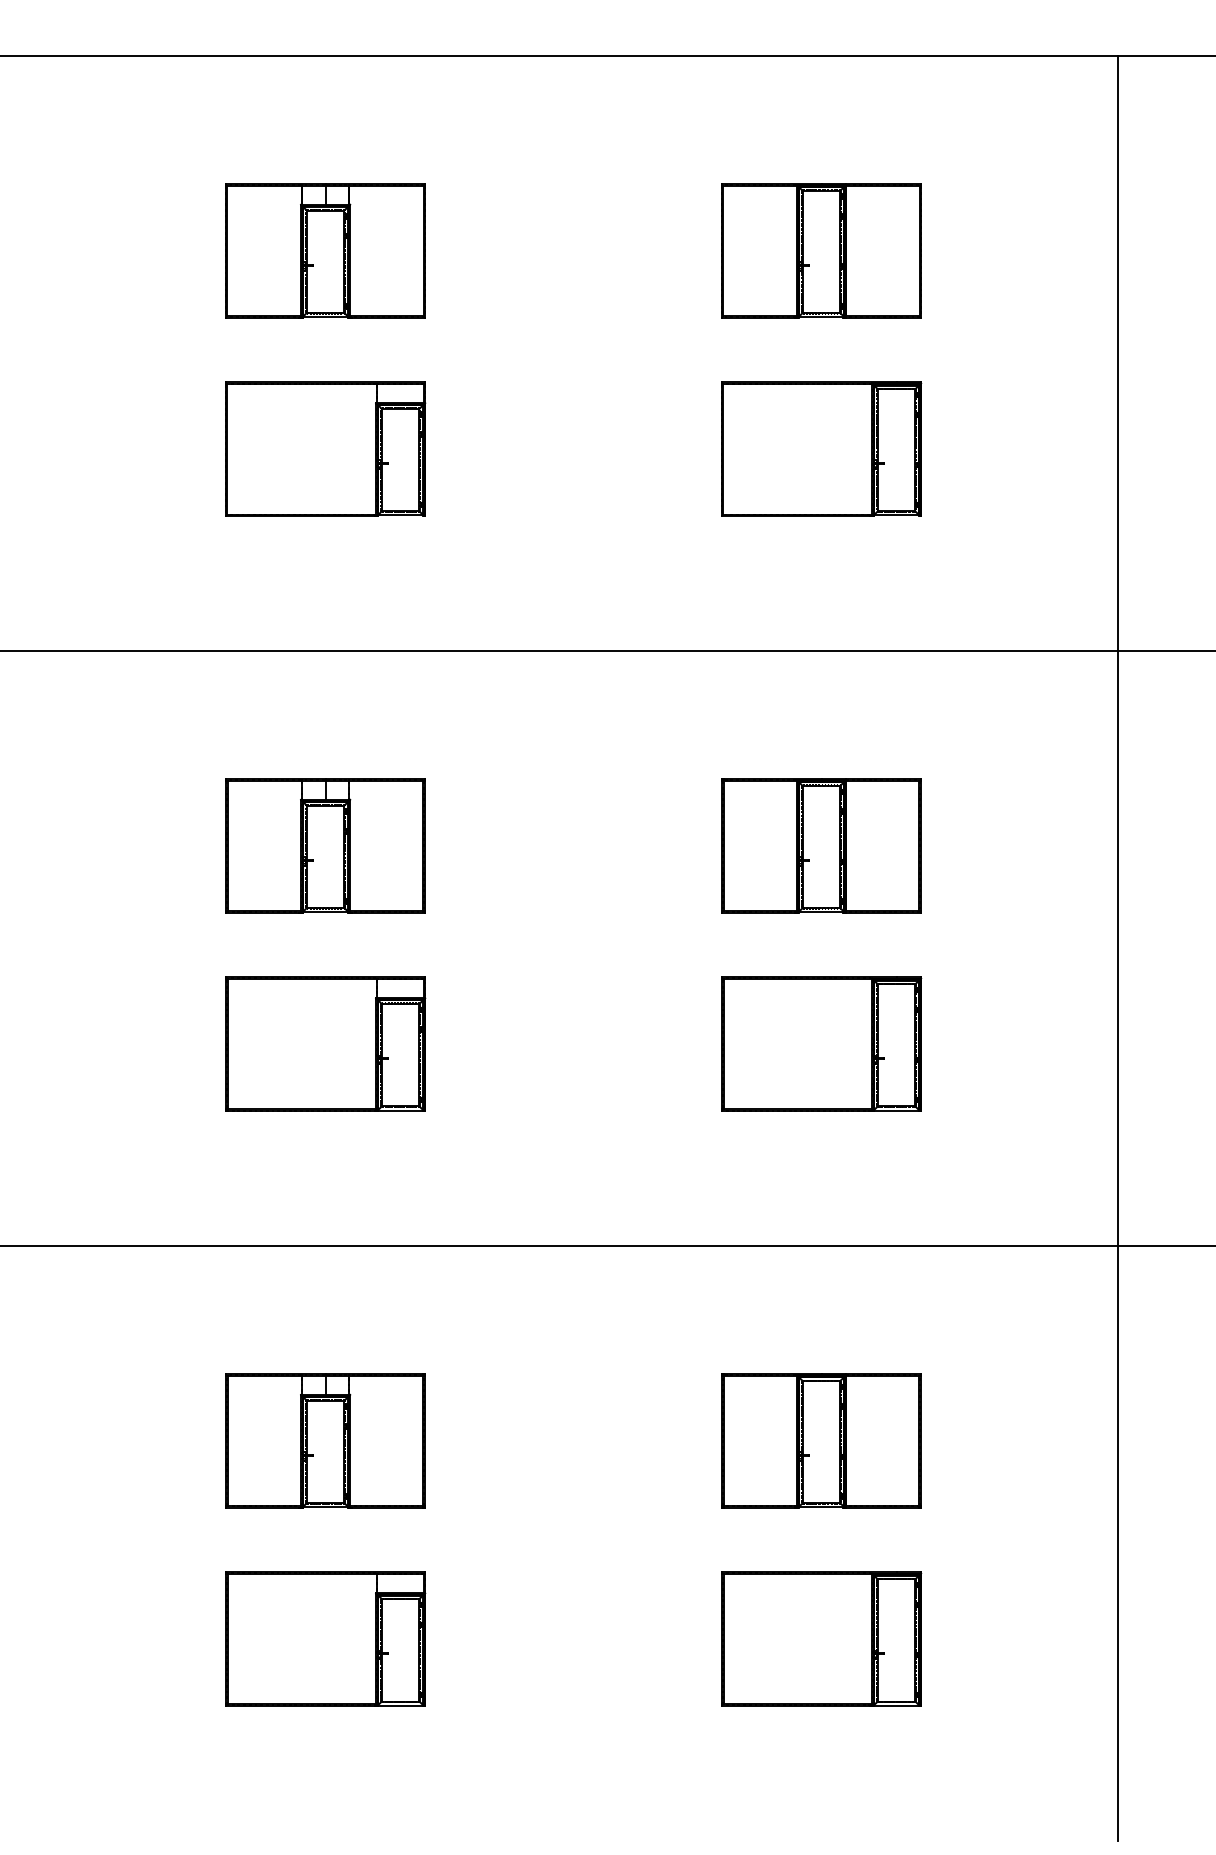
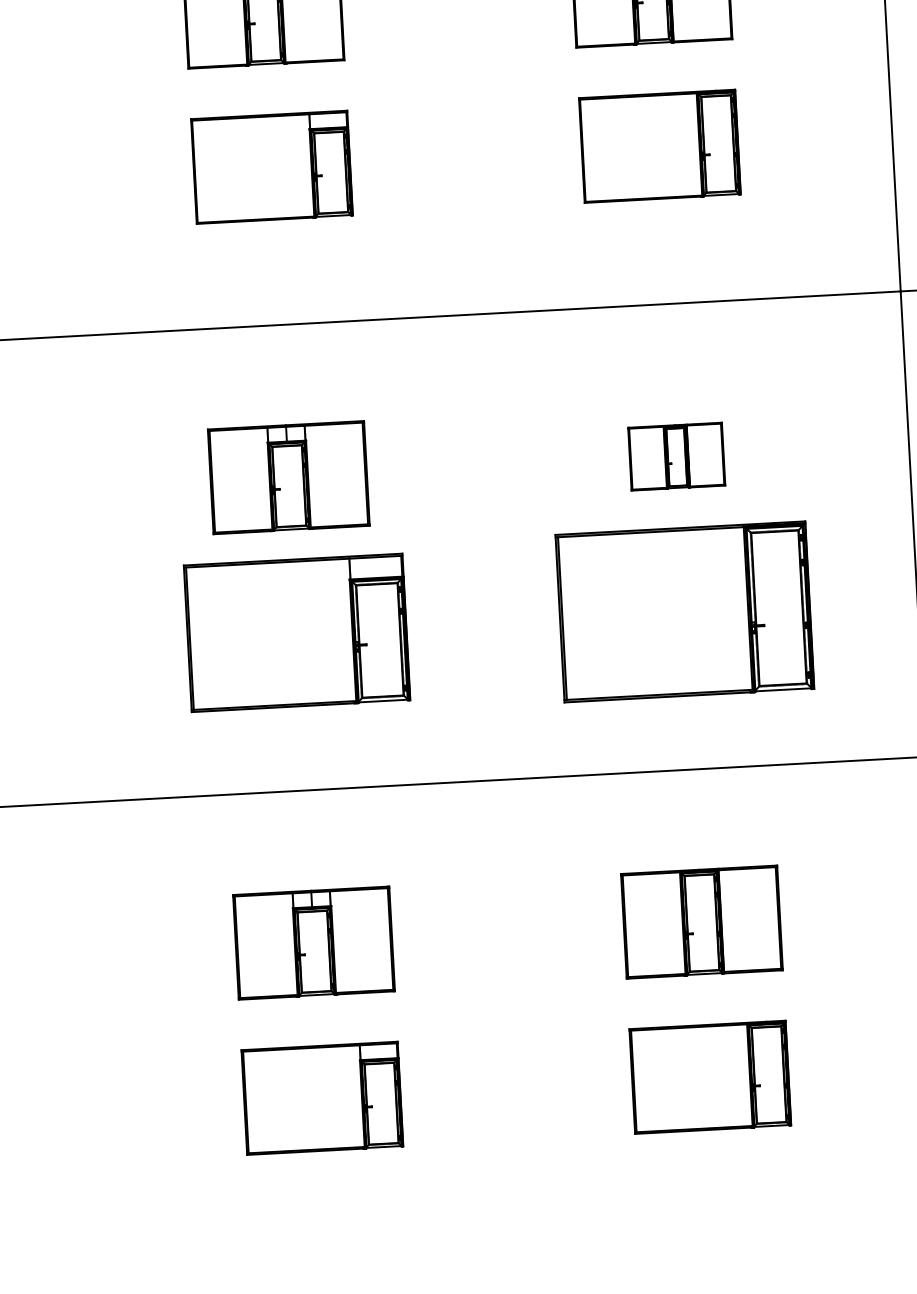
part: (821, 845) -> (676, 456), size x0.6
part: (325, 1043) -> (297, 632), size x1.4
part: (821, 1043) -> (685, 611), size x1.6

